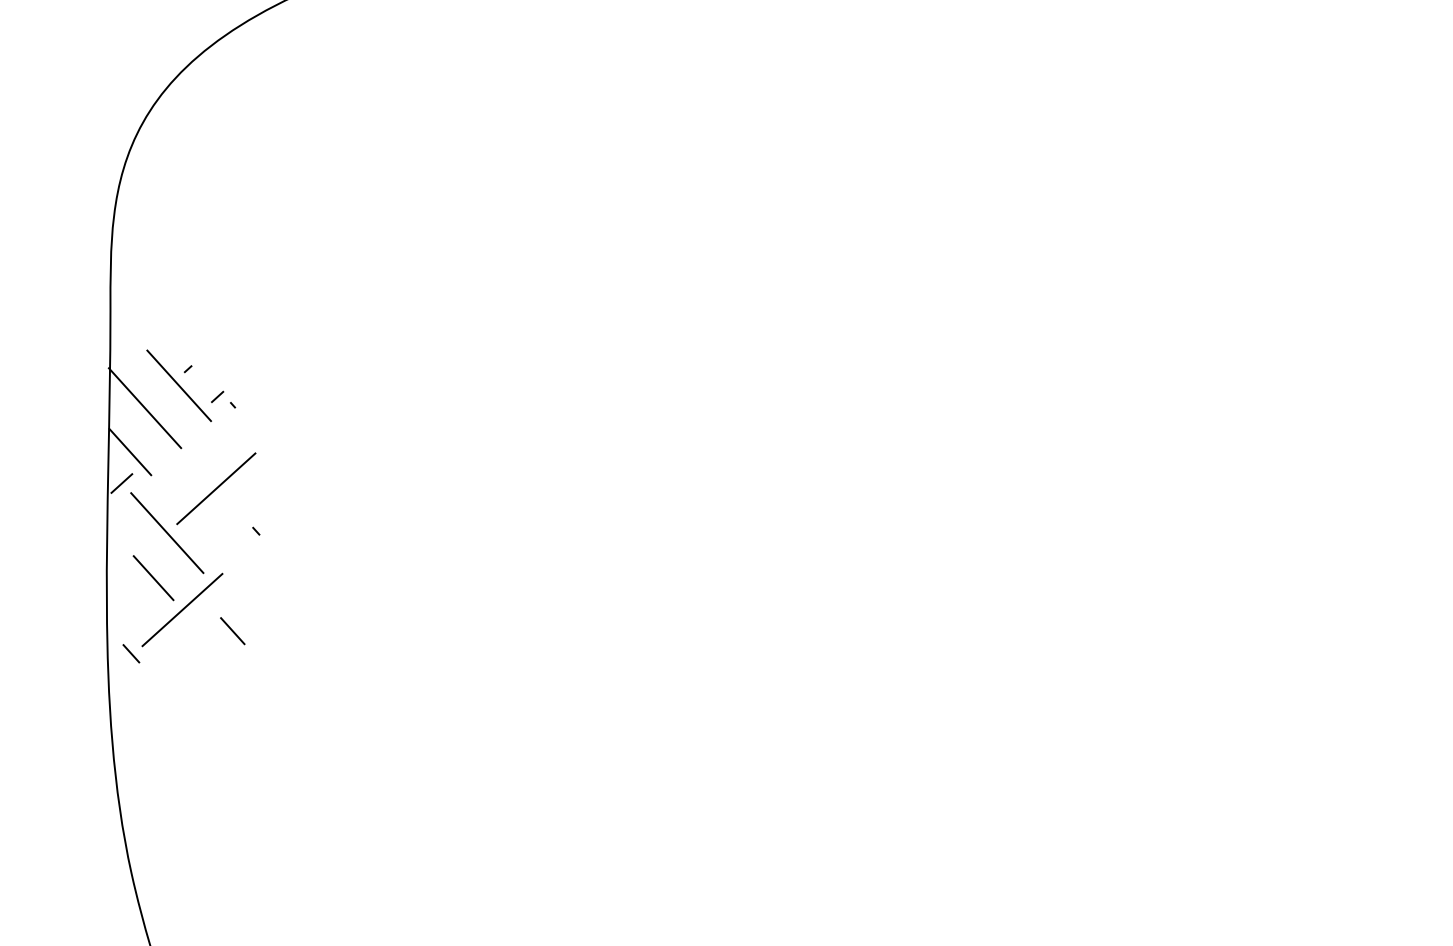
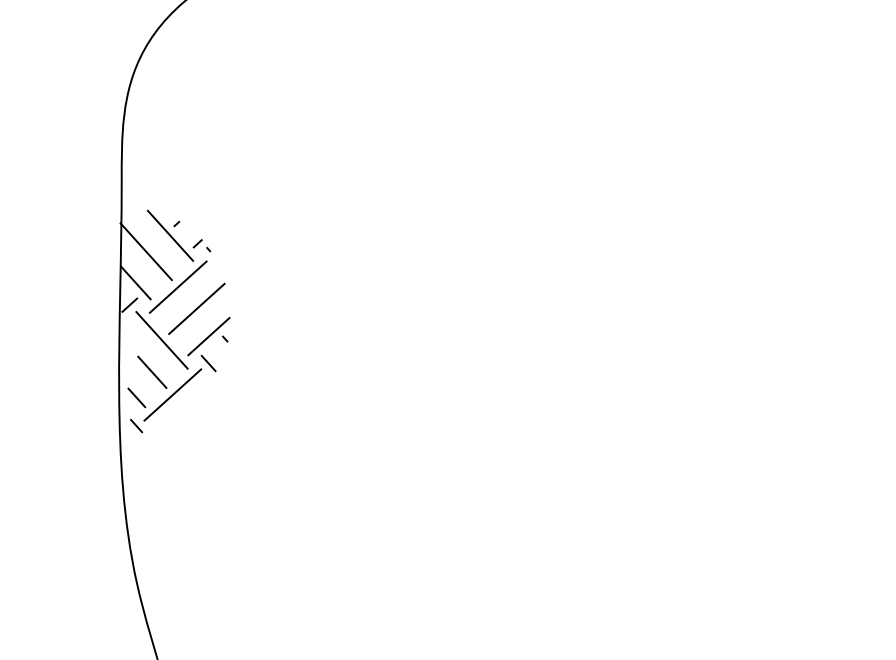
line: (190, 458) -> (178, 287), added
line: (233, 527) -> (209, 336), added
line: (232, 565) -> (208, 363), added
line: (232, 631) -> (136, 398), moved

